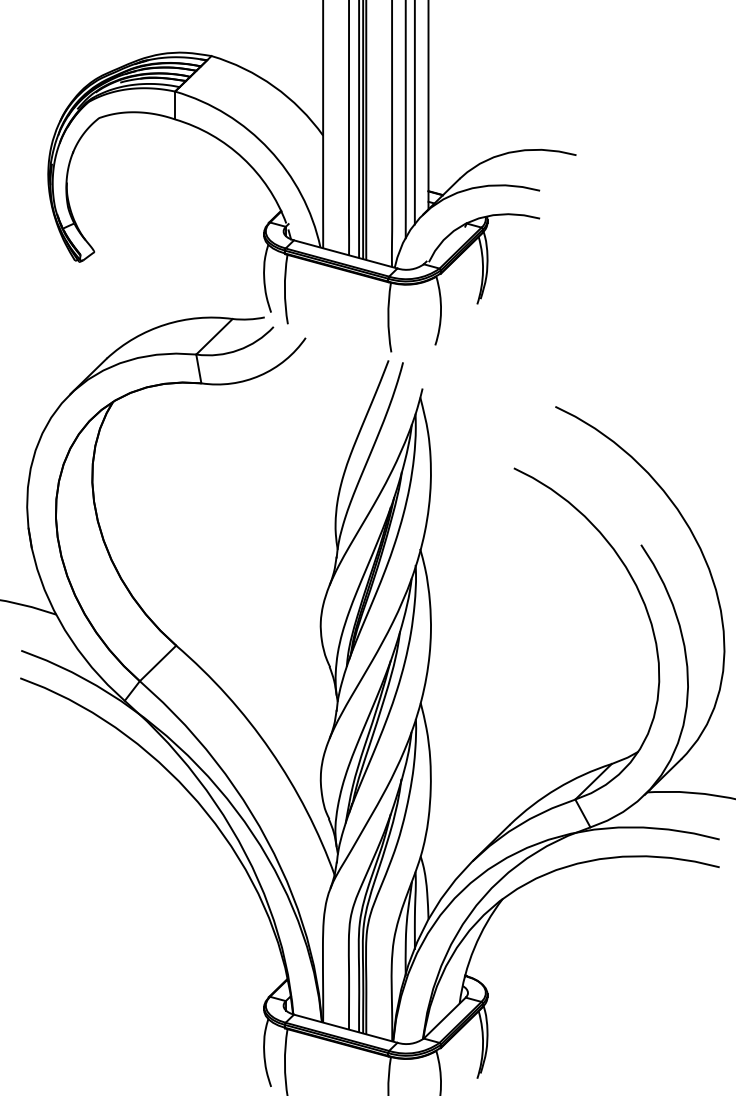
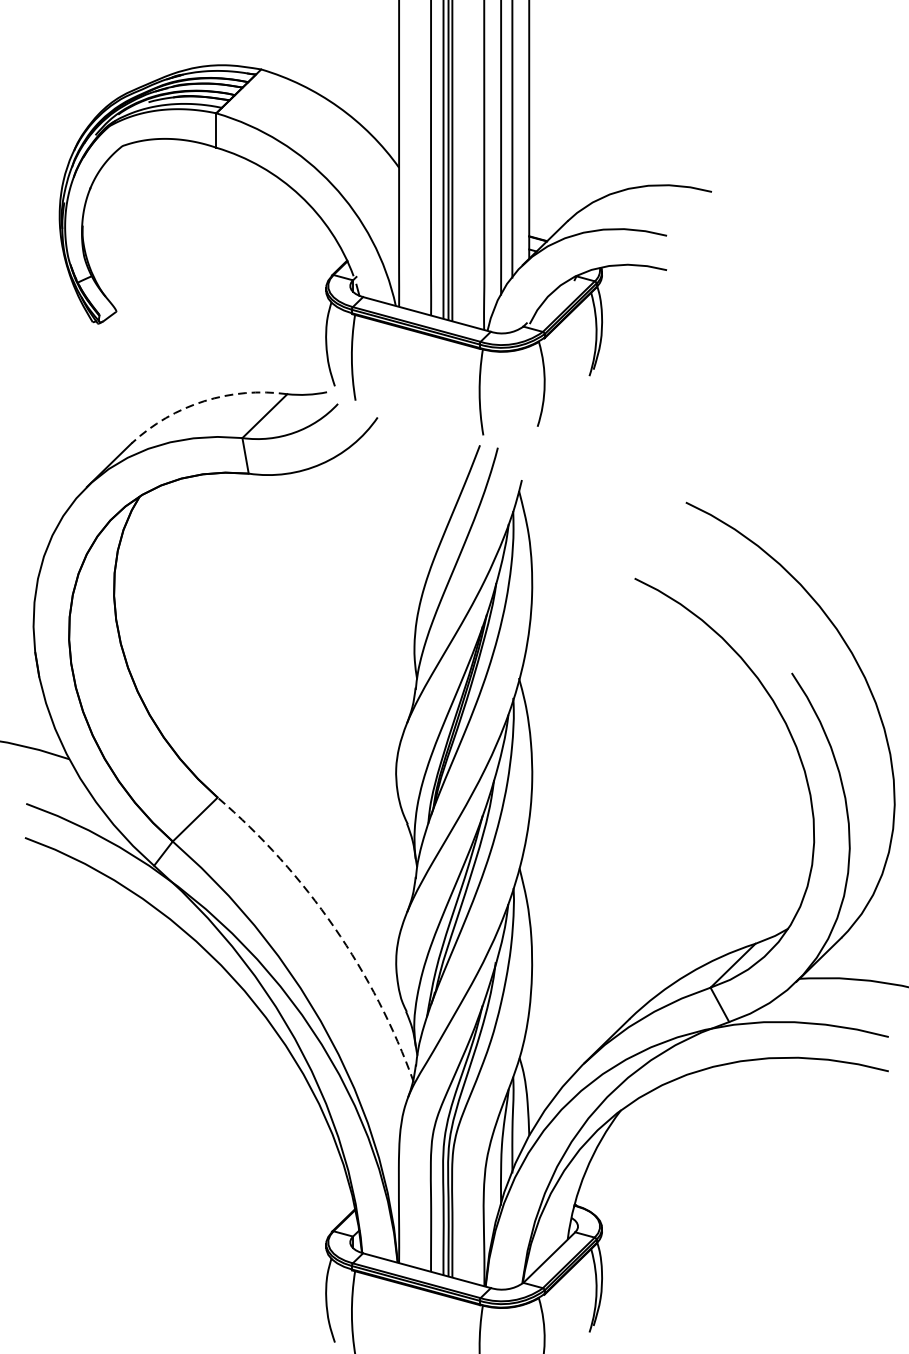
arc: (165, 324) -> (204, 400), solid -> dashed
arc: (270, 750) -> (334, 927), solid -> dashed

